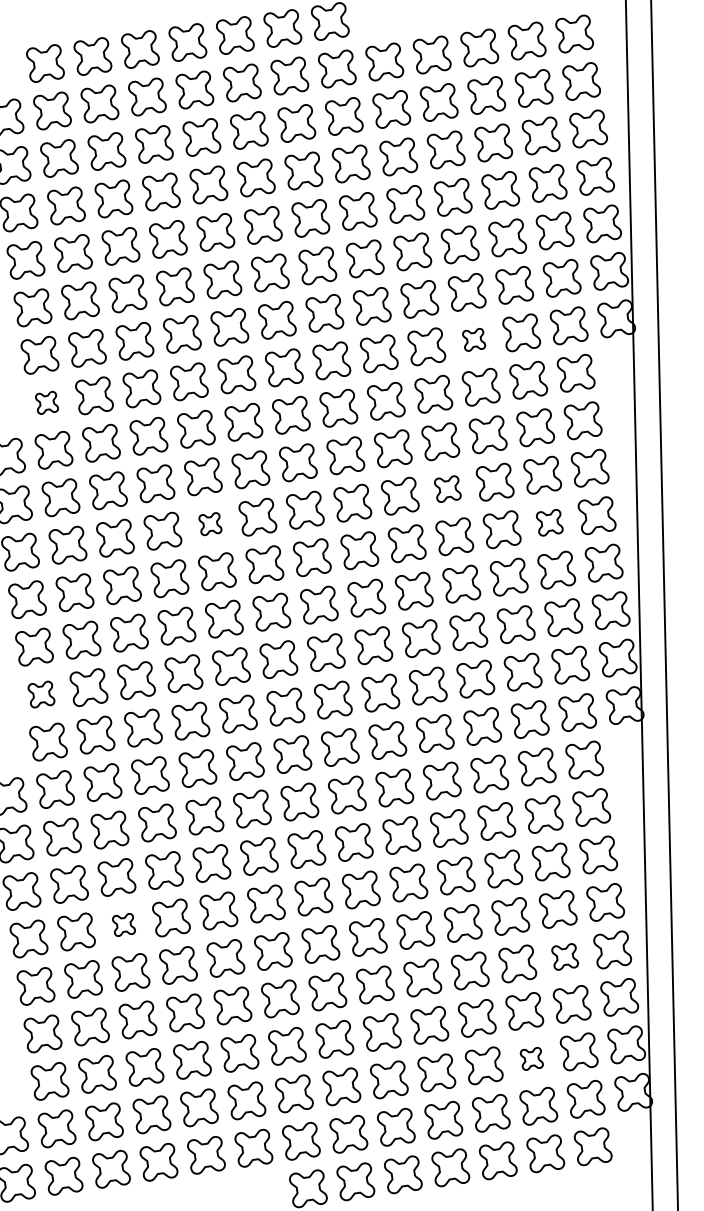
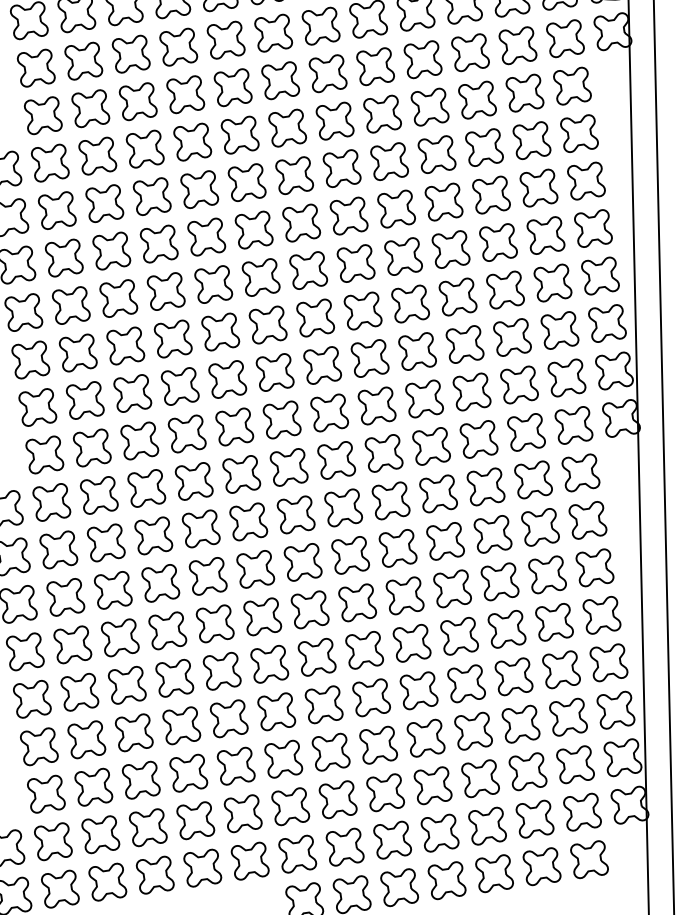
part: (473, 339) -> (469, 52), size x1.67
part: (46, 402) -> (42, 115), size x1.67
part: (447, 488) -> (443, 201), size x1.43
part: (549, 522) -> (545, 235), size x1.43
part: (210, 523) -> (206, 236), size x1.67
part: (41, 694) -> (37, 407), size x1.43
part: (123, 924) -> (119, 637), size x1.67
part: (564, 956) -> (560, 669), size x1.43
part: (531, 1058) -> (527, 771), size x1.67

